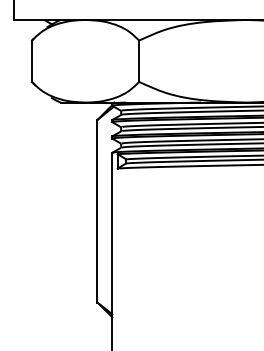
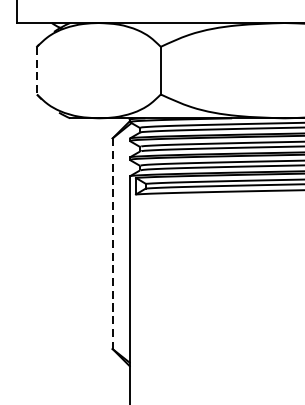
line: (31, 61) -> (36, 70), solid -> dashed
line: (97, 211) -> (112, 244), solid -> dashed

